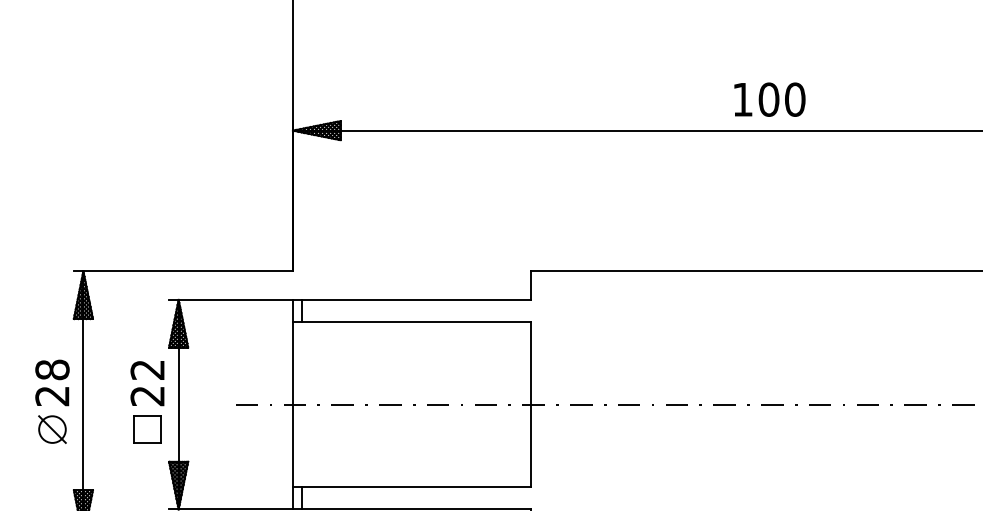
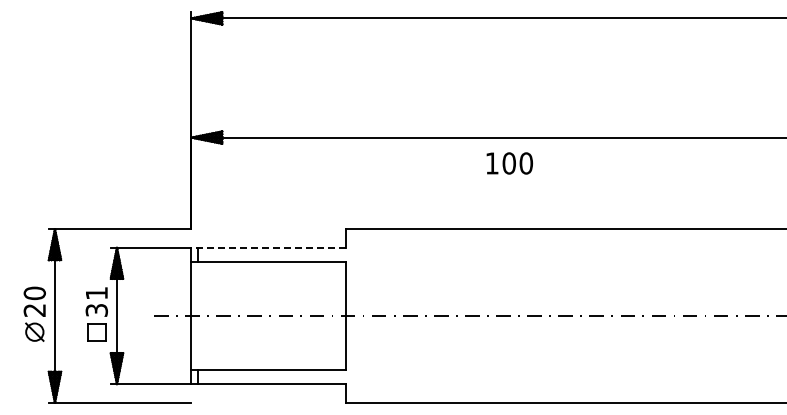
text: (769, 99) -> (509, 163), moved
line: (411, 299) -> (268, 247), solid -> dashed
text: (51, 370) -> (34, 293), 28 -> 20
text: (147, 382) -> (96, 301), 22 -> 31

